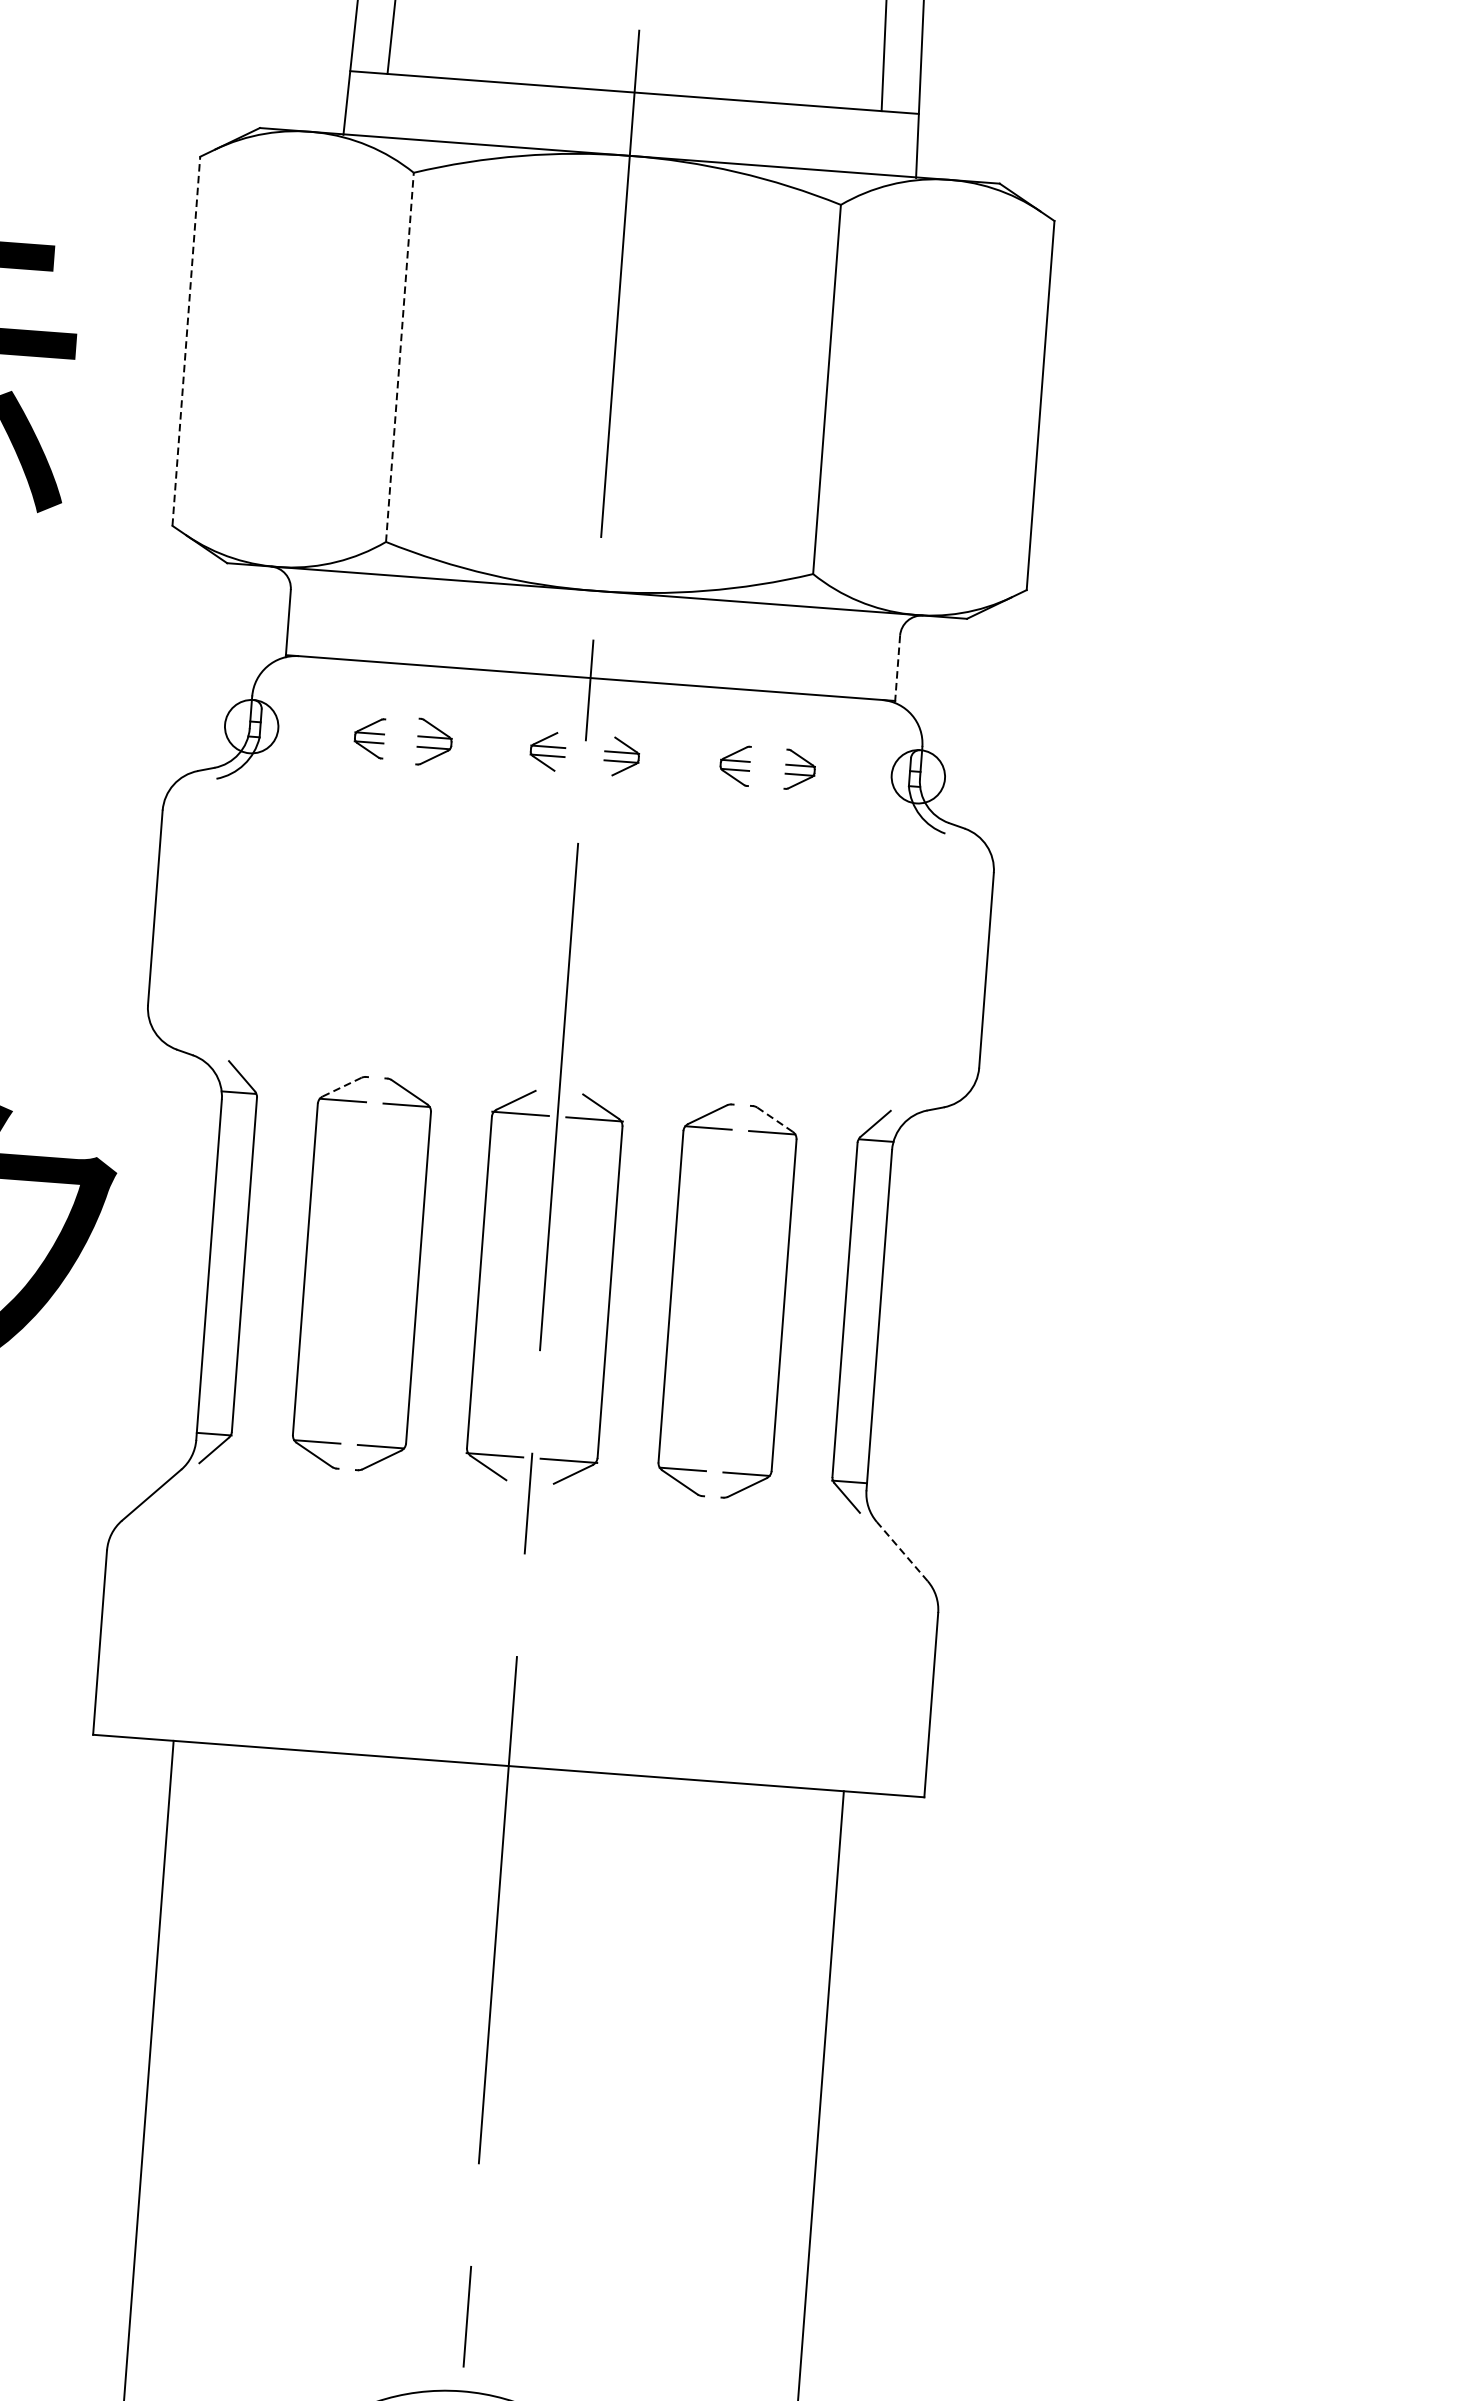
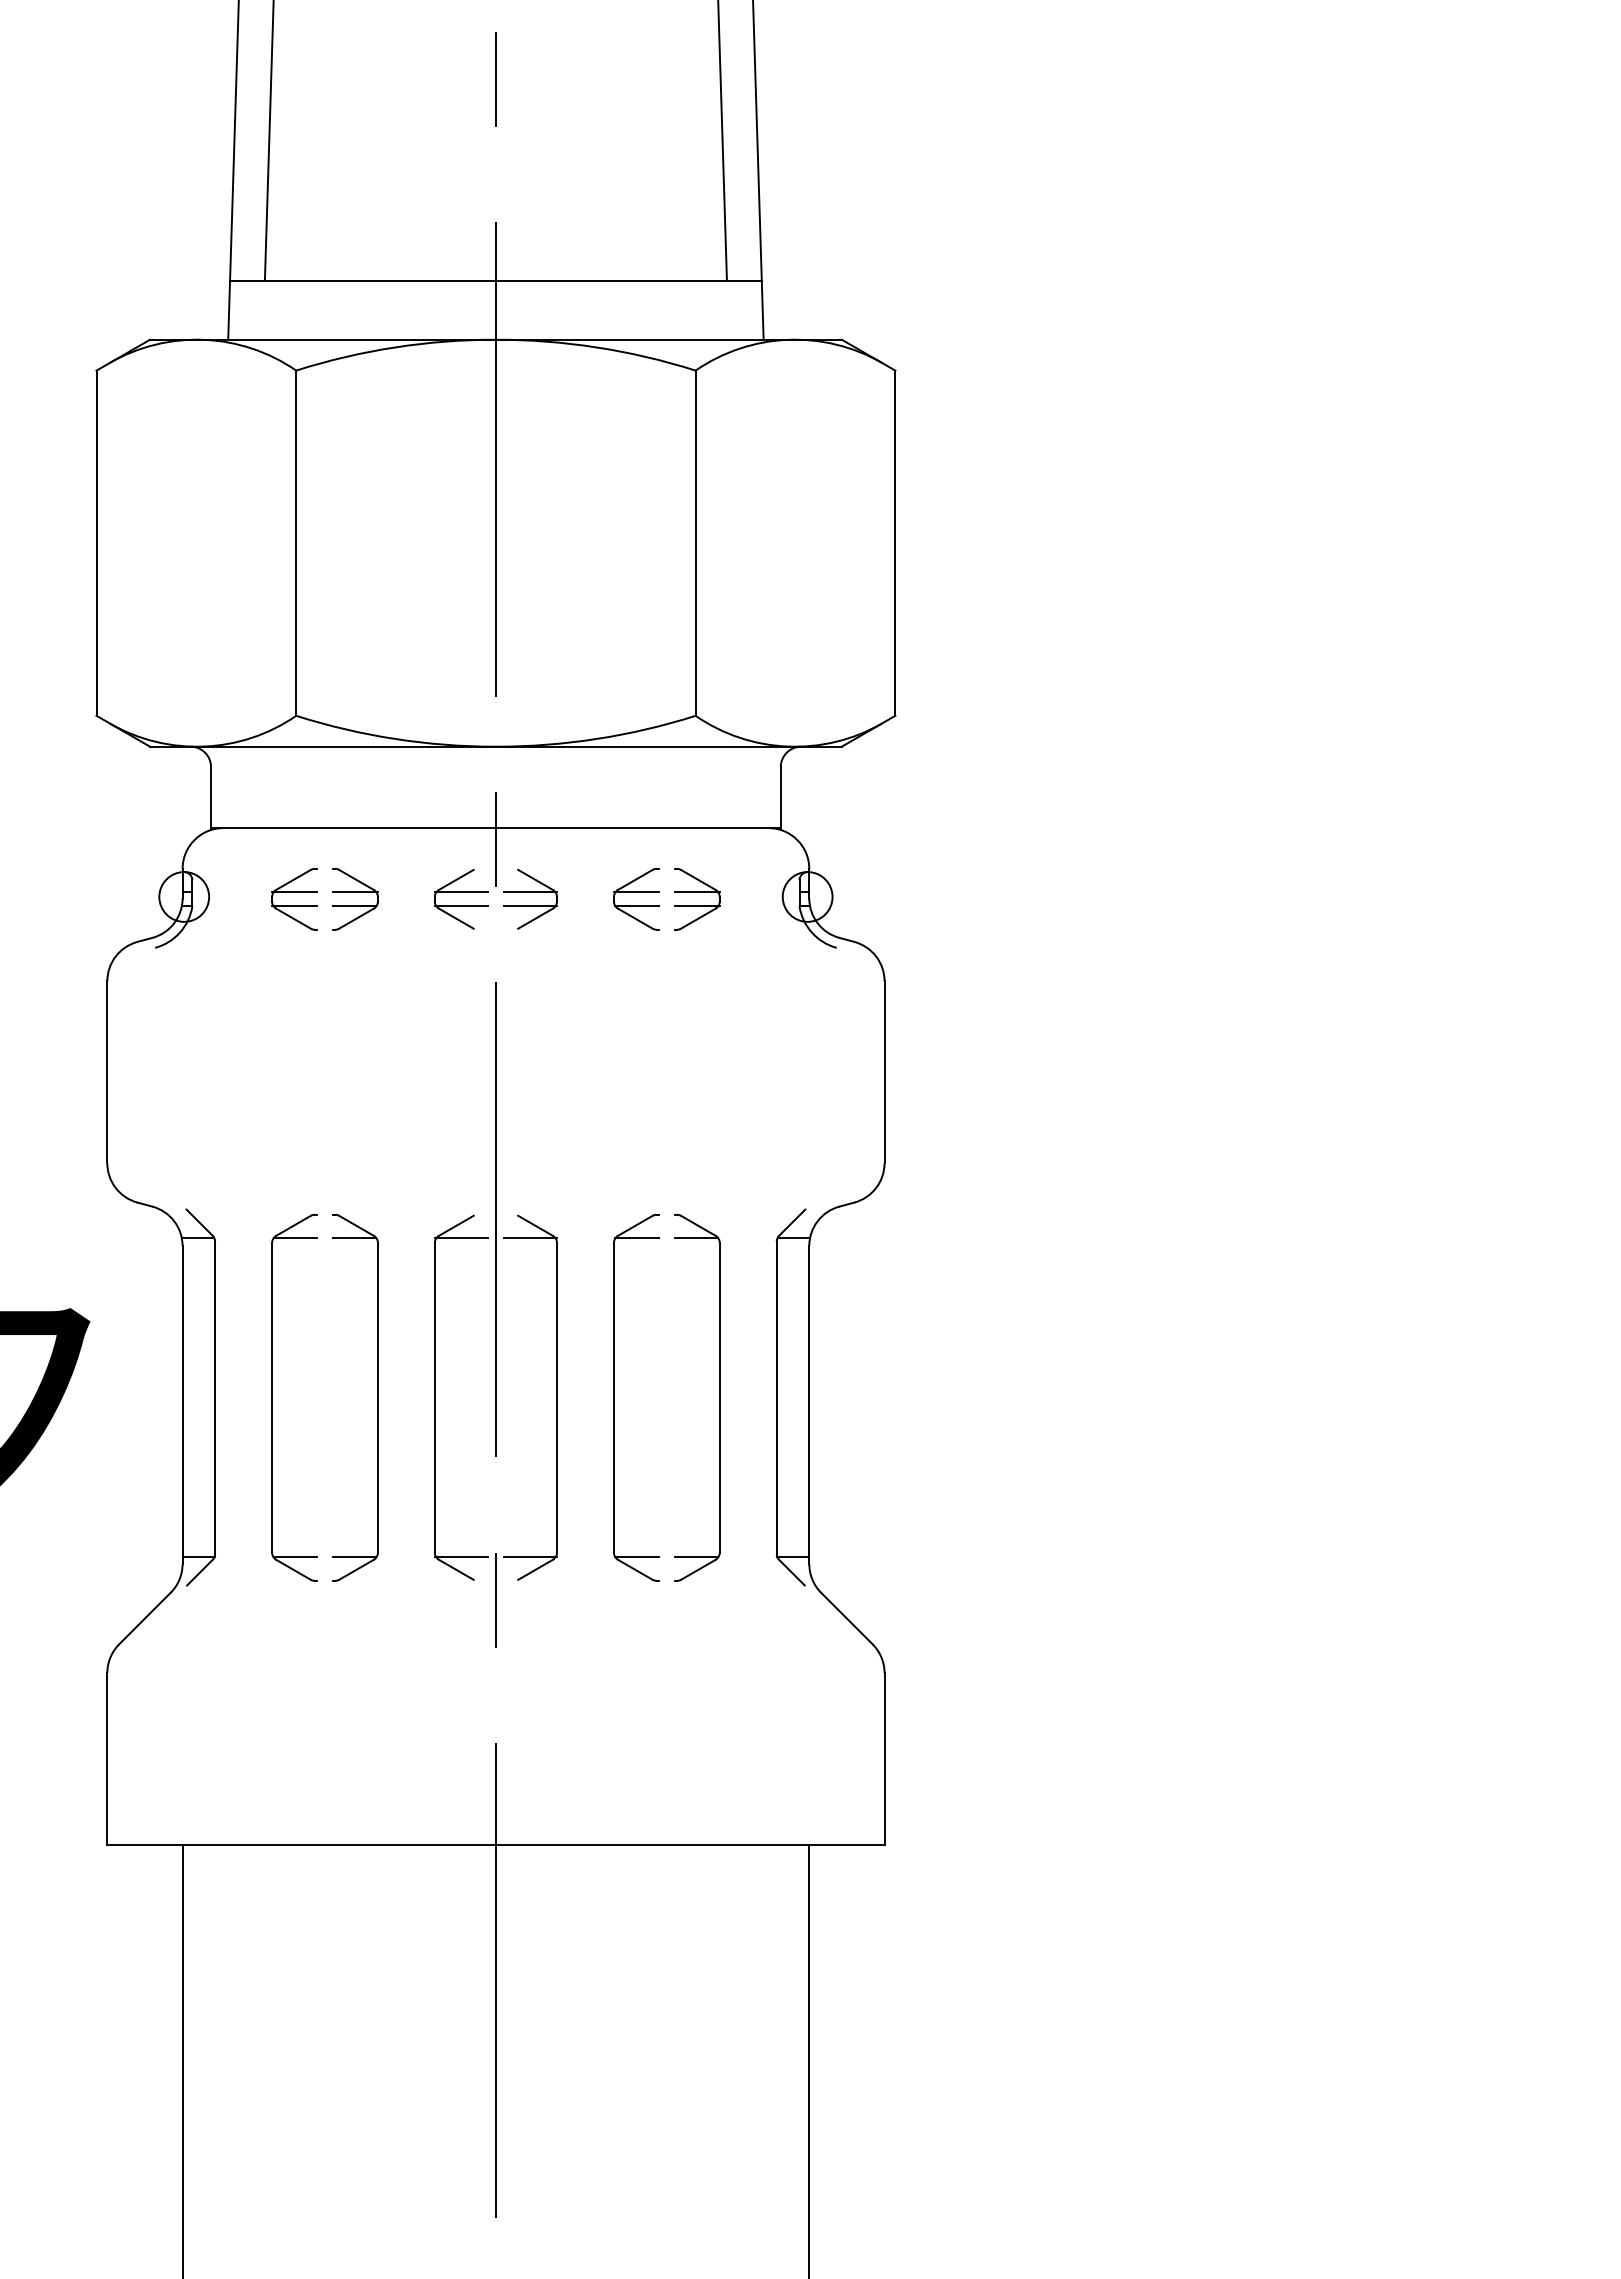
line: (186, 341) -> (96, 543), dashed -> solid
line: (400, 357) -> (296, 543), dashed -> solid
line: (897, 670) -> (780, 799), dashed -> solid
part: (369, 737) -> (294, 898), size x1.67
part: (434, 742) -> (355, 898), size x1.43
part: (548, 750) -> (461, 898), size x1.67
part: (621, 757) -> (530, 899), size x1.67
part: (735, 764) -> (636, 898), size x1.67
part: (800, 769) -> (697, 898), size x1.67
line: (342, 1086) -> (293, 1225), dashed -> solid
line: (774, 1119) -> (697, 1225), dashed -> solid
line: (901, 1551) -> (846, 1618), dashed -> solid

